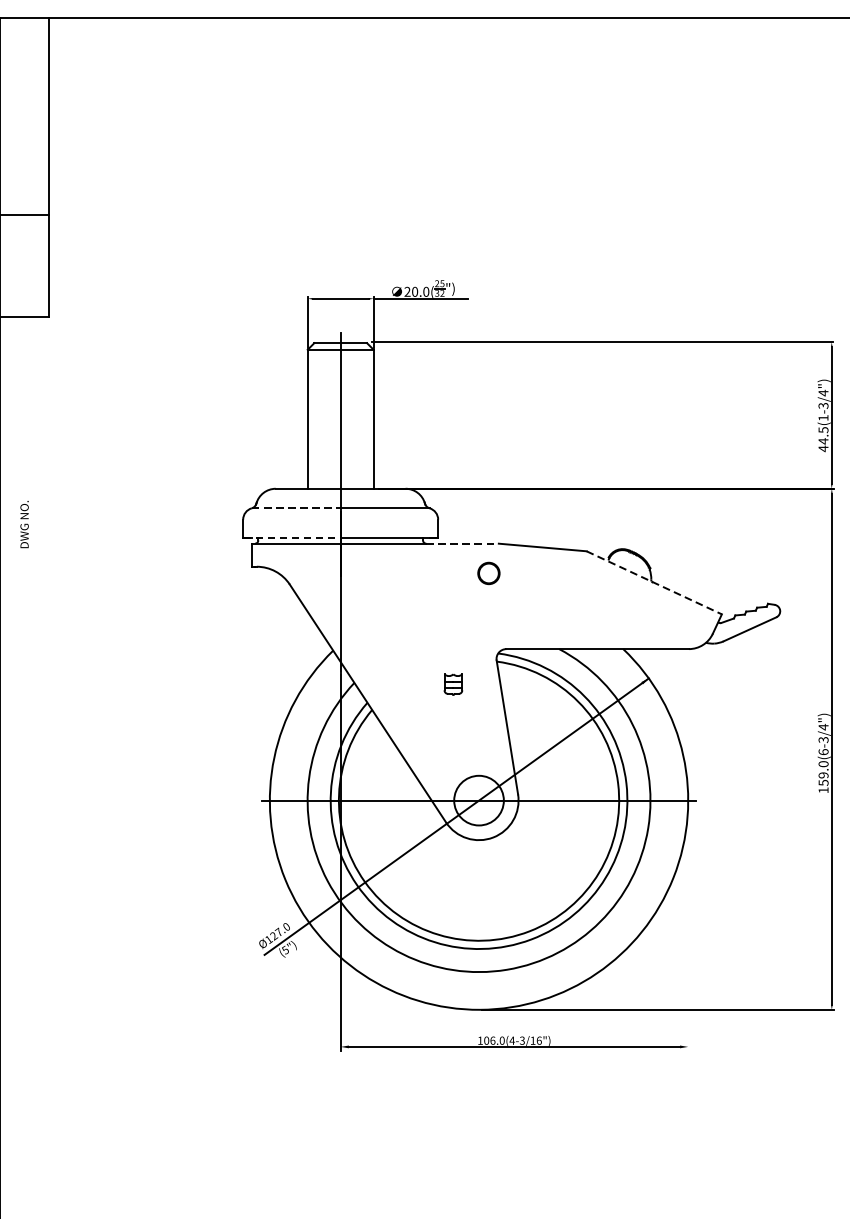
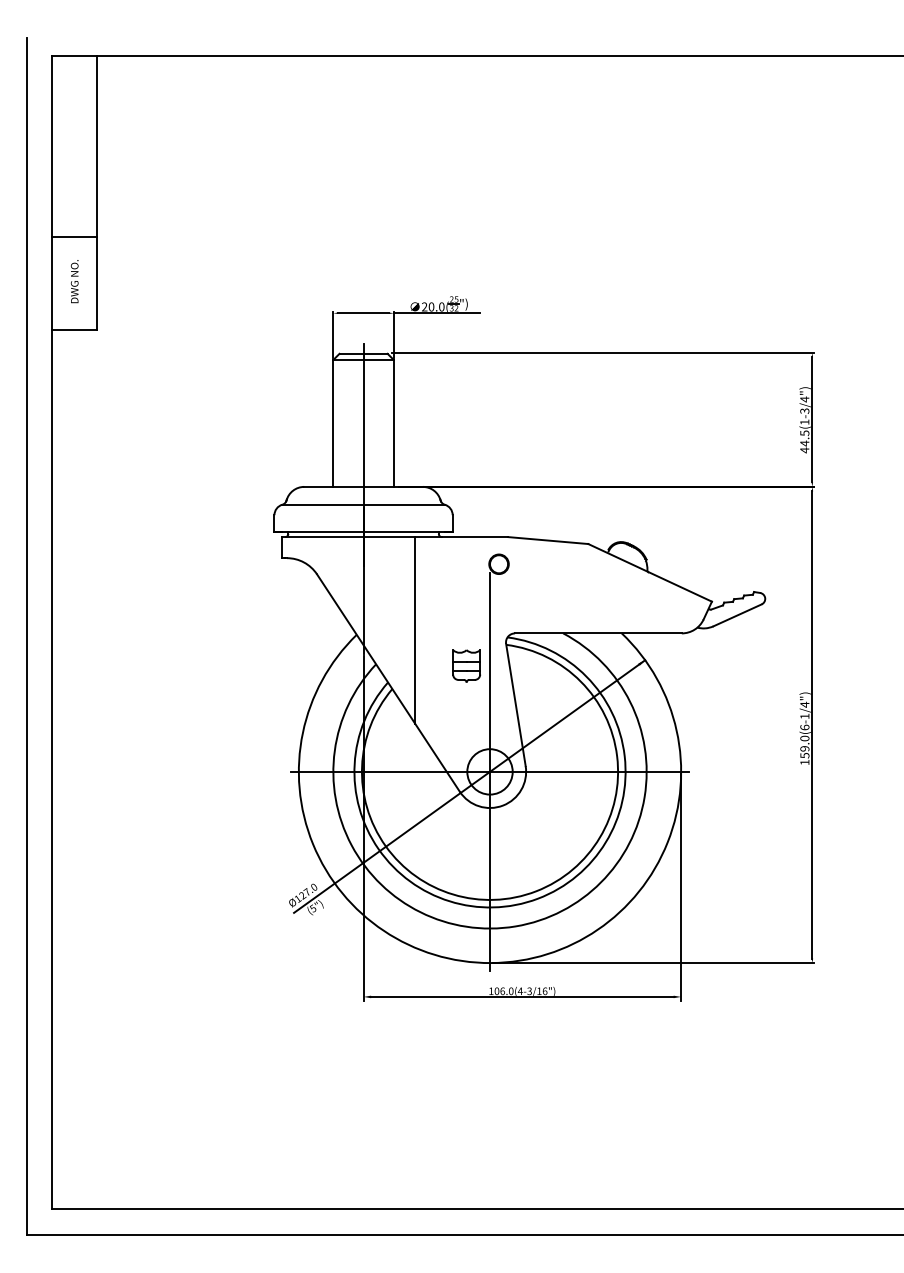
line: (295, 508) -> (322, 504), dashed -> solid
text: (24, 524) -> (74, 281), moved
line: (292, 538) -> (319, 532), dashed -> solid
line: (463, 544) -> (475, 537), dashed -> solid
line: (654, 583) -> (650, 573), dashed -> solid
line: (397, 645) -> (415, 630), added
part: (453, 684) -> (466, 665), size x1.67
text: (823, 740) -> (804, 716), 159.0(6-3/4") -> 159.0(6-1/4")
line: (479, 800) -> (490, 771), added
line: (688, 926) -> (681, 886), added

